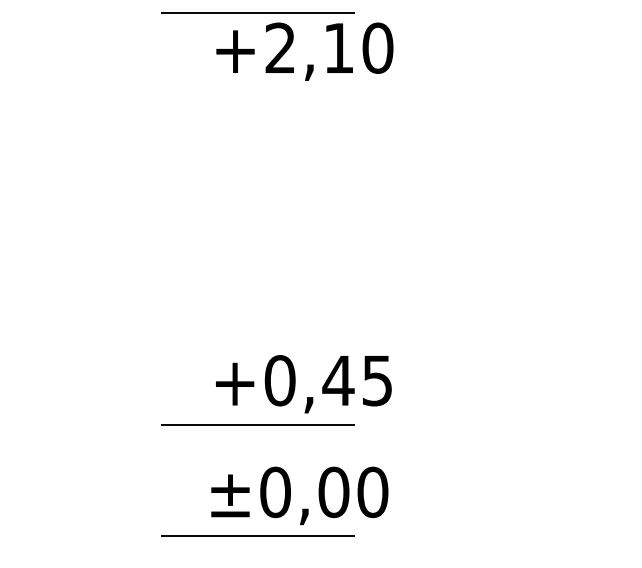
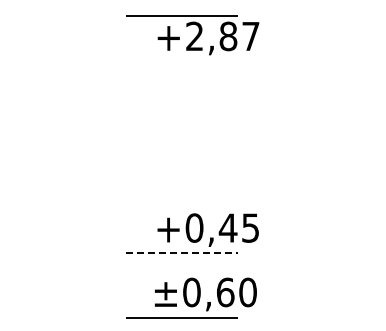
text: (358, 48) -> (239, 36), +2,10 -> +2,87
line: (259, 424) -> (182, 253), solid -> dashed
text: (333, 492) -> (225, 292), ±0,00 -> ±0,60

